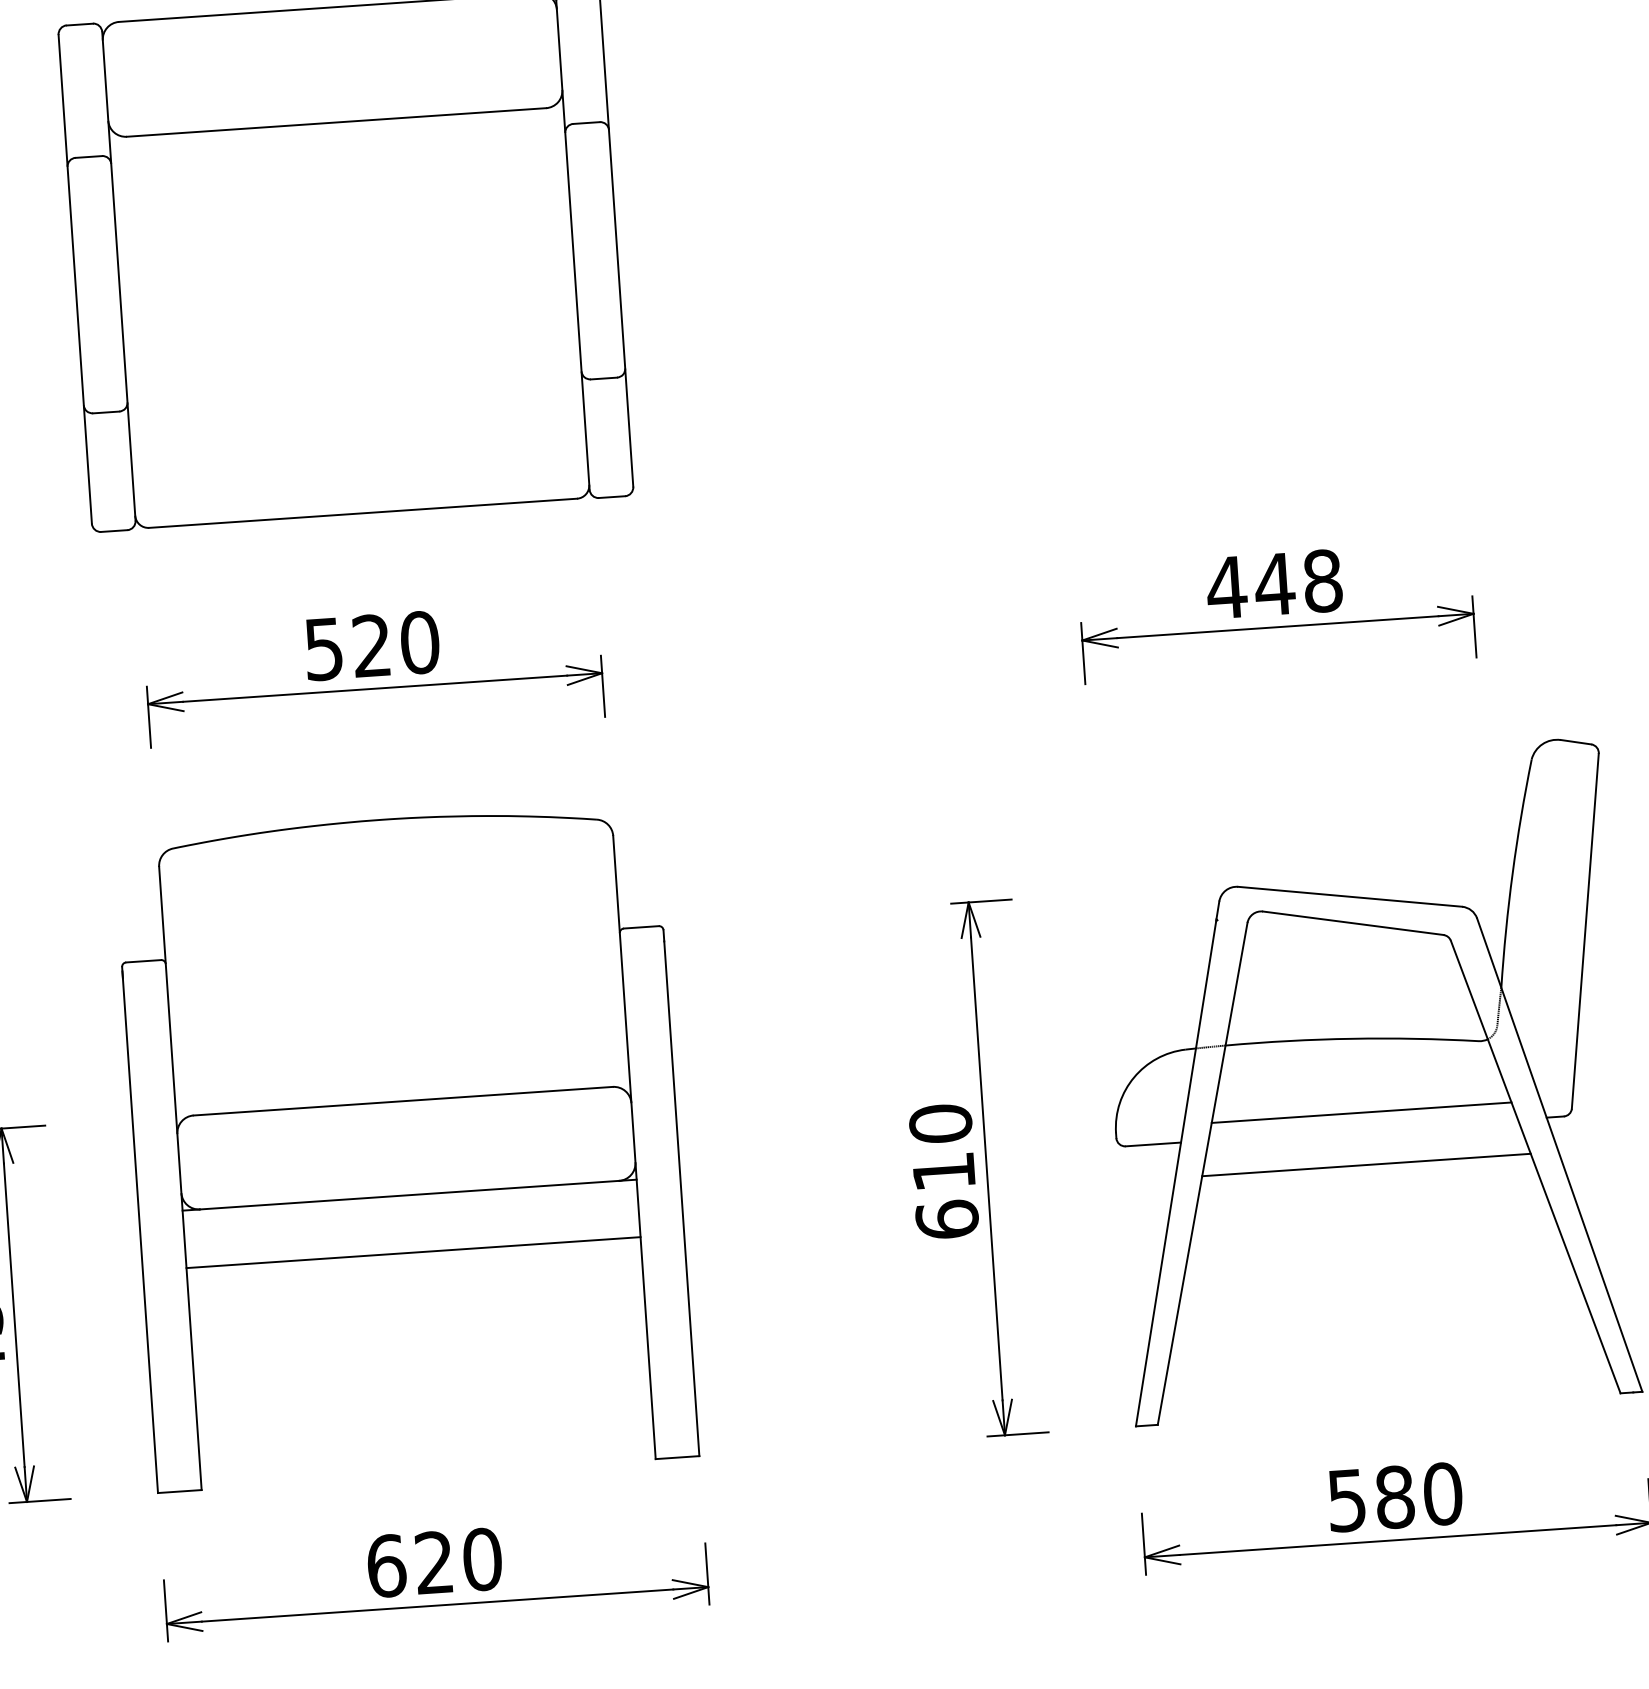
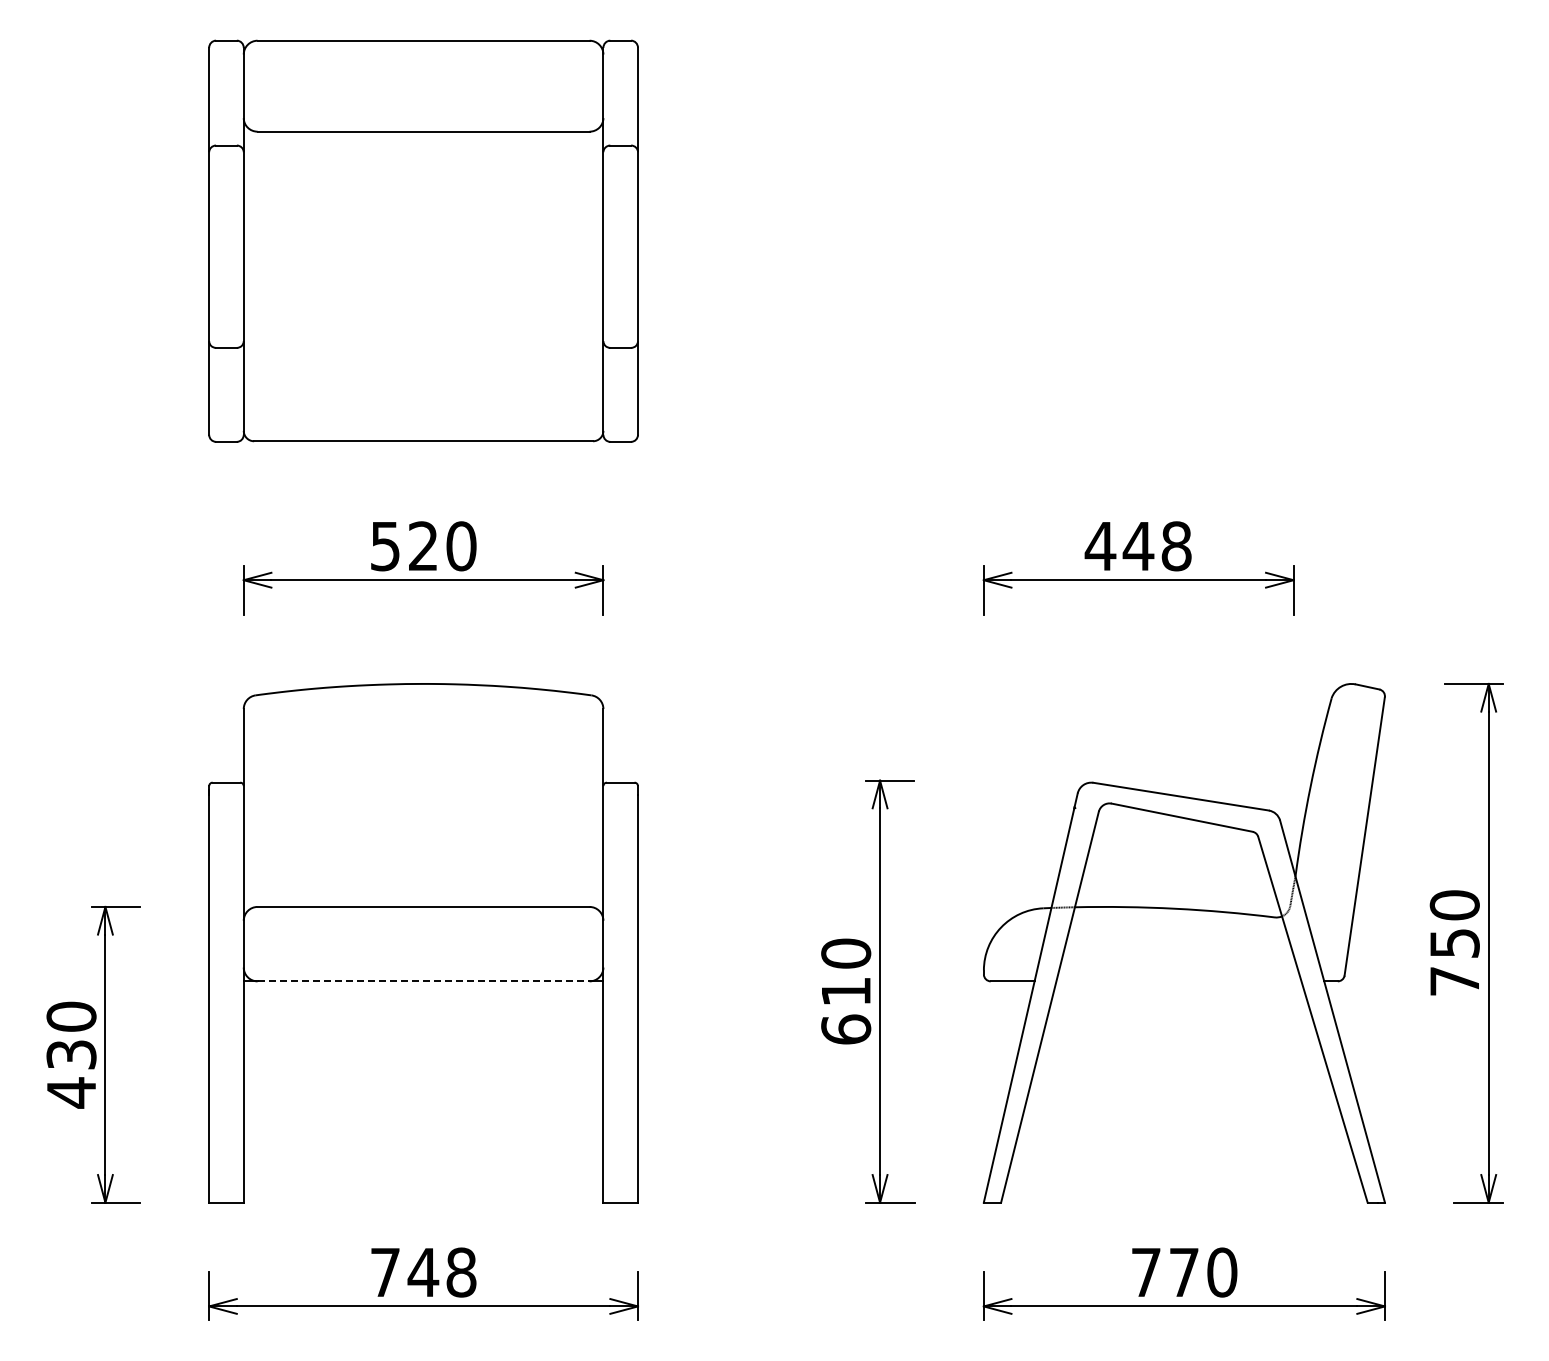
line: (1361, 1112) -> (1178, 967), removed
line: (1366, 1165) -> (1179, 1009), removed
line: (409, 1195) -> (423, 981), solid -> dashed
line: (413, 1252) -> (423, 1026), removed
text: (1371, 1498) -> (1165, 1272), 580 -> 770
text: (434, 1562) -> (423, 1272), 620 -> 748

